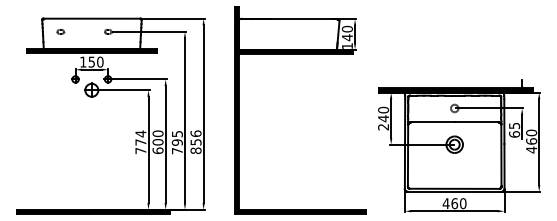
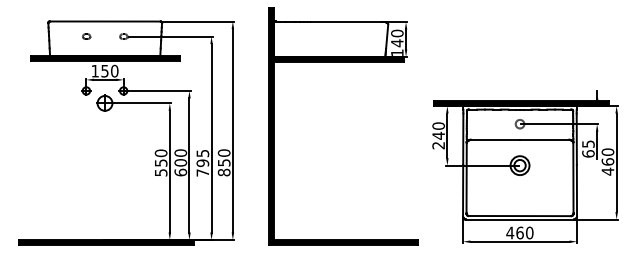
part: (60, 31) -> (86, 36), moved
text: (195, 133) -> (223, 152), 856 -> 850
text: (140, 142) -> (160, 163), 774 -> 550

